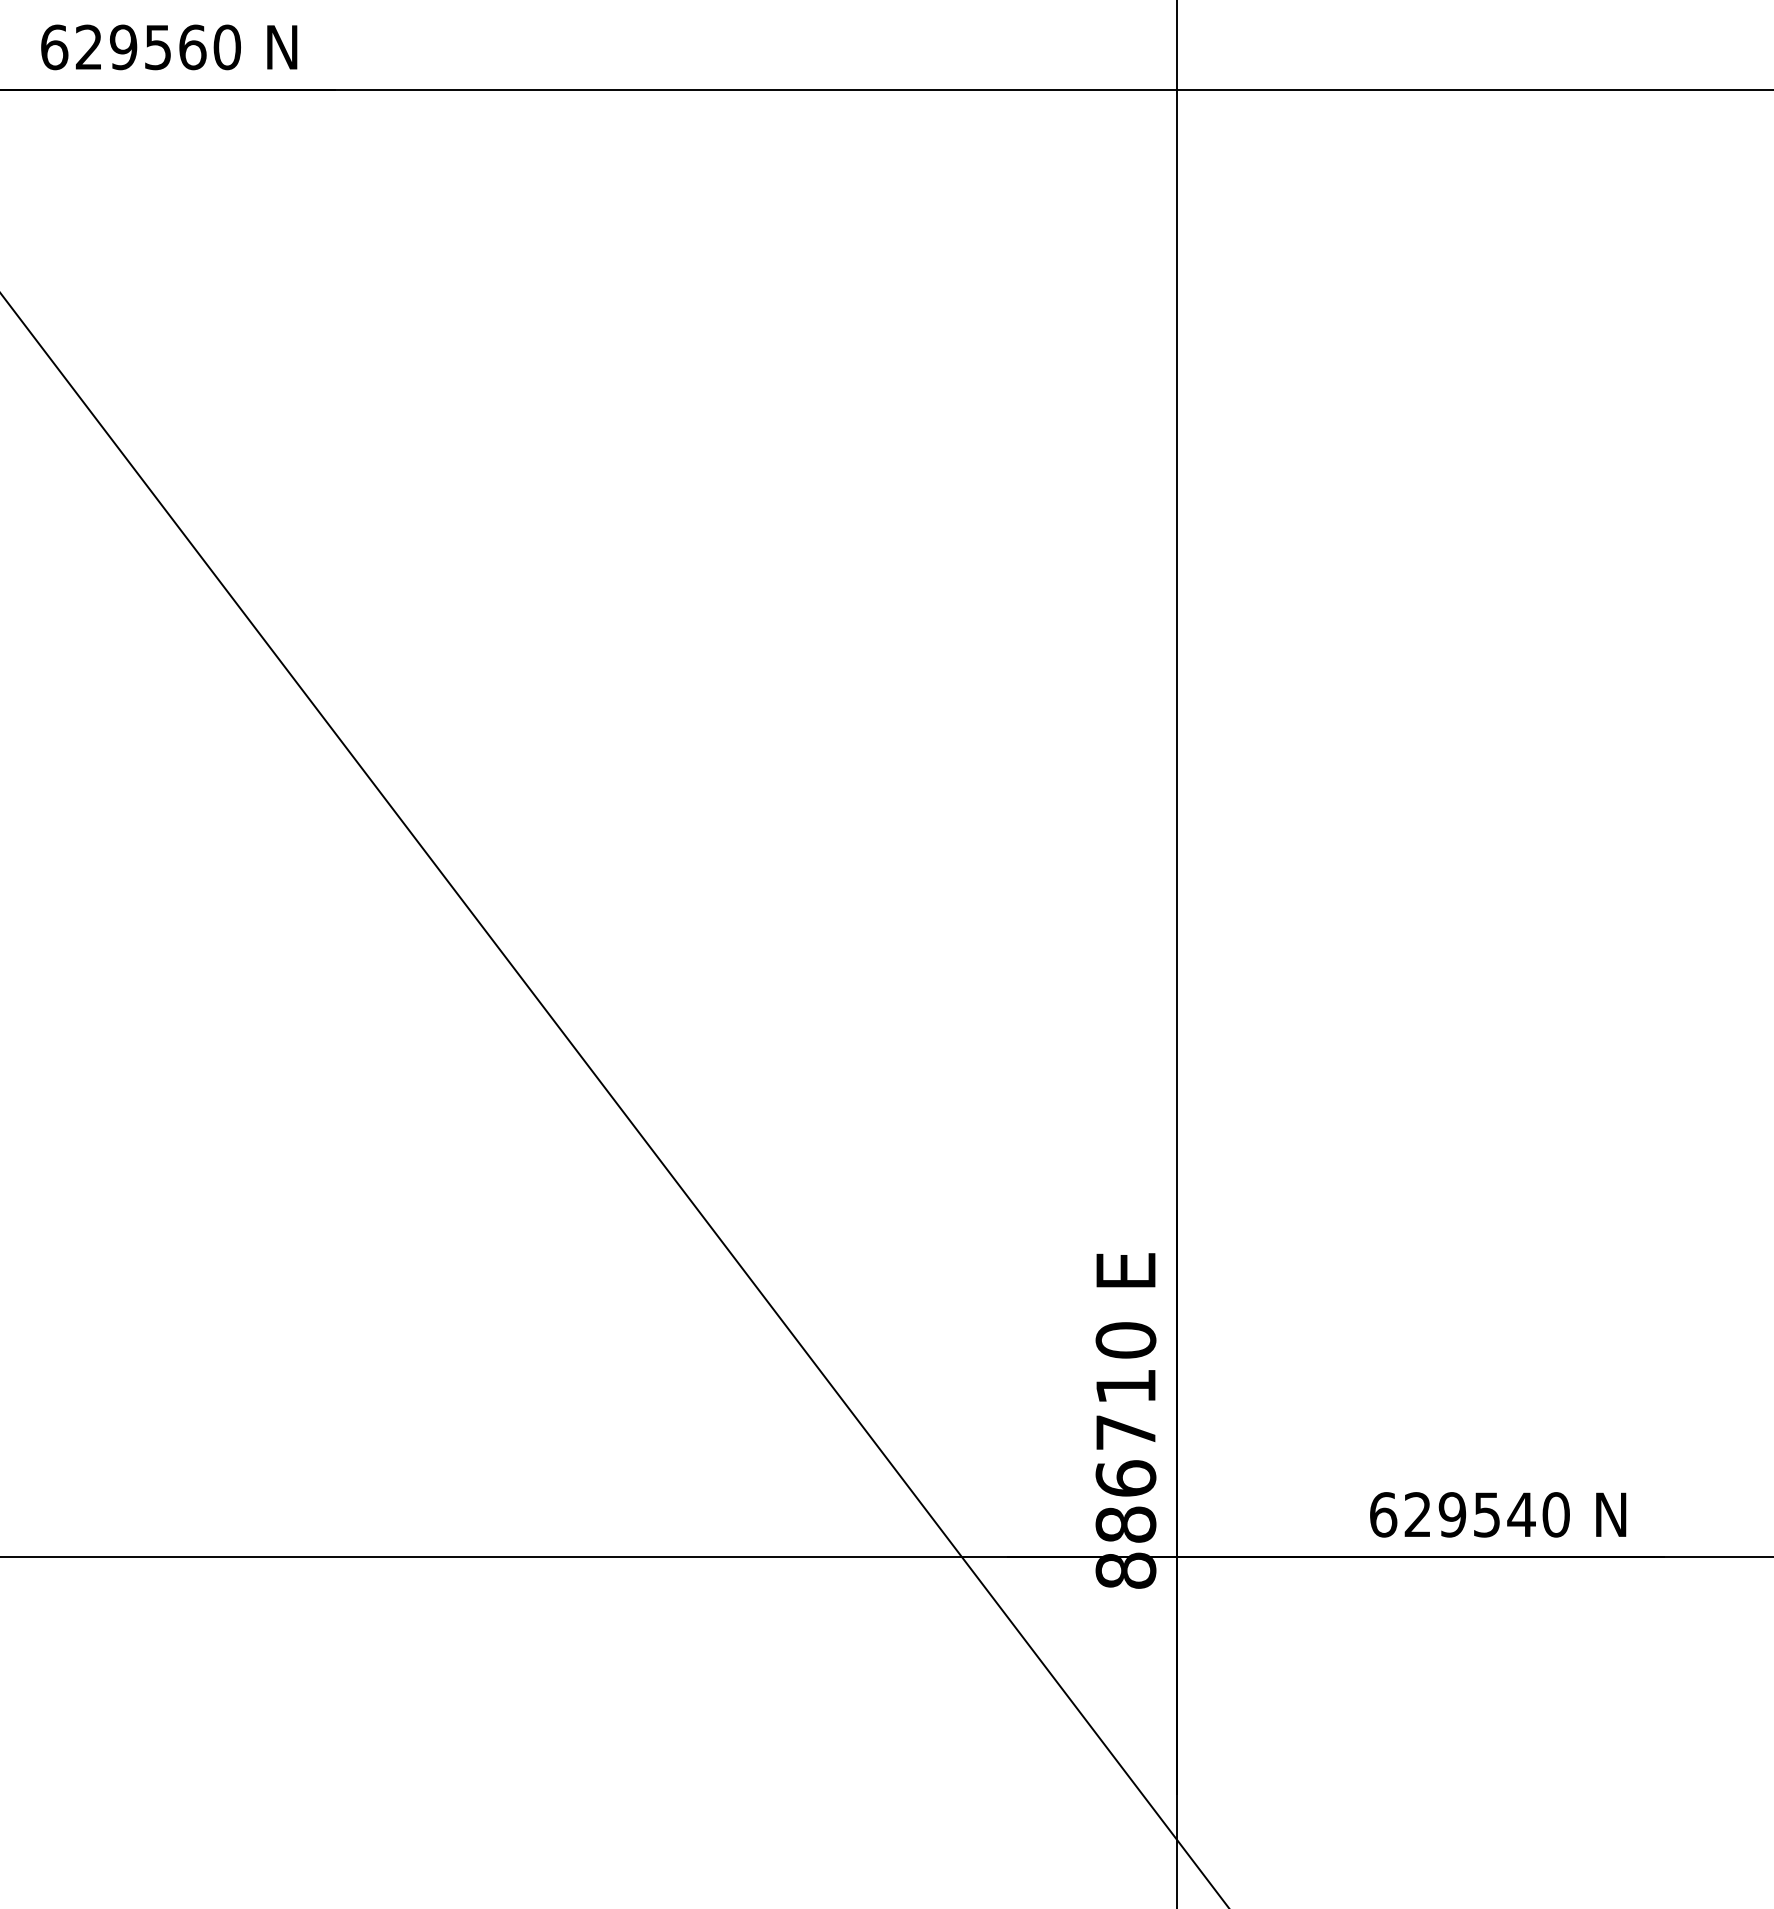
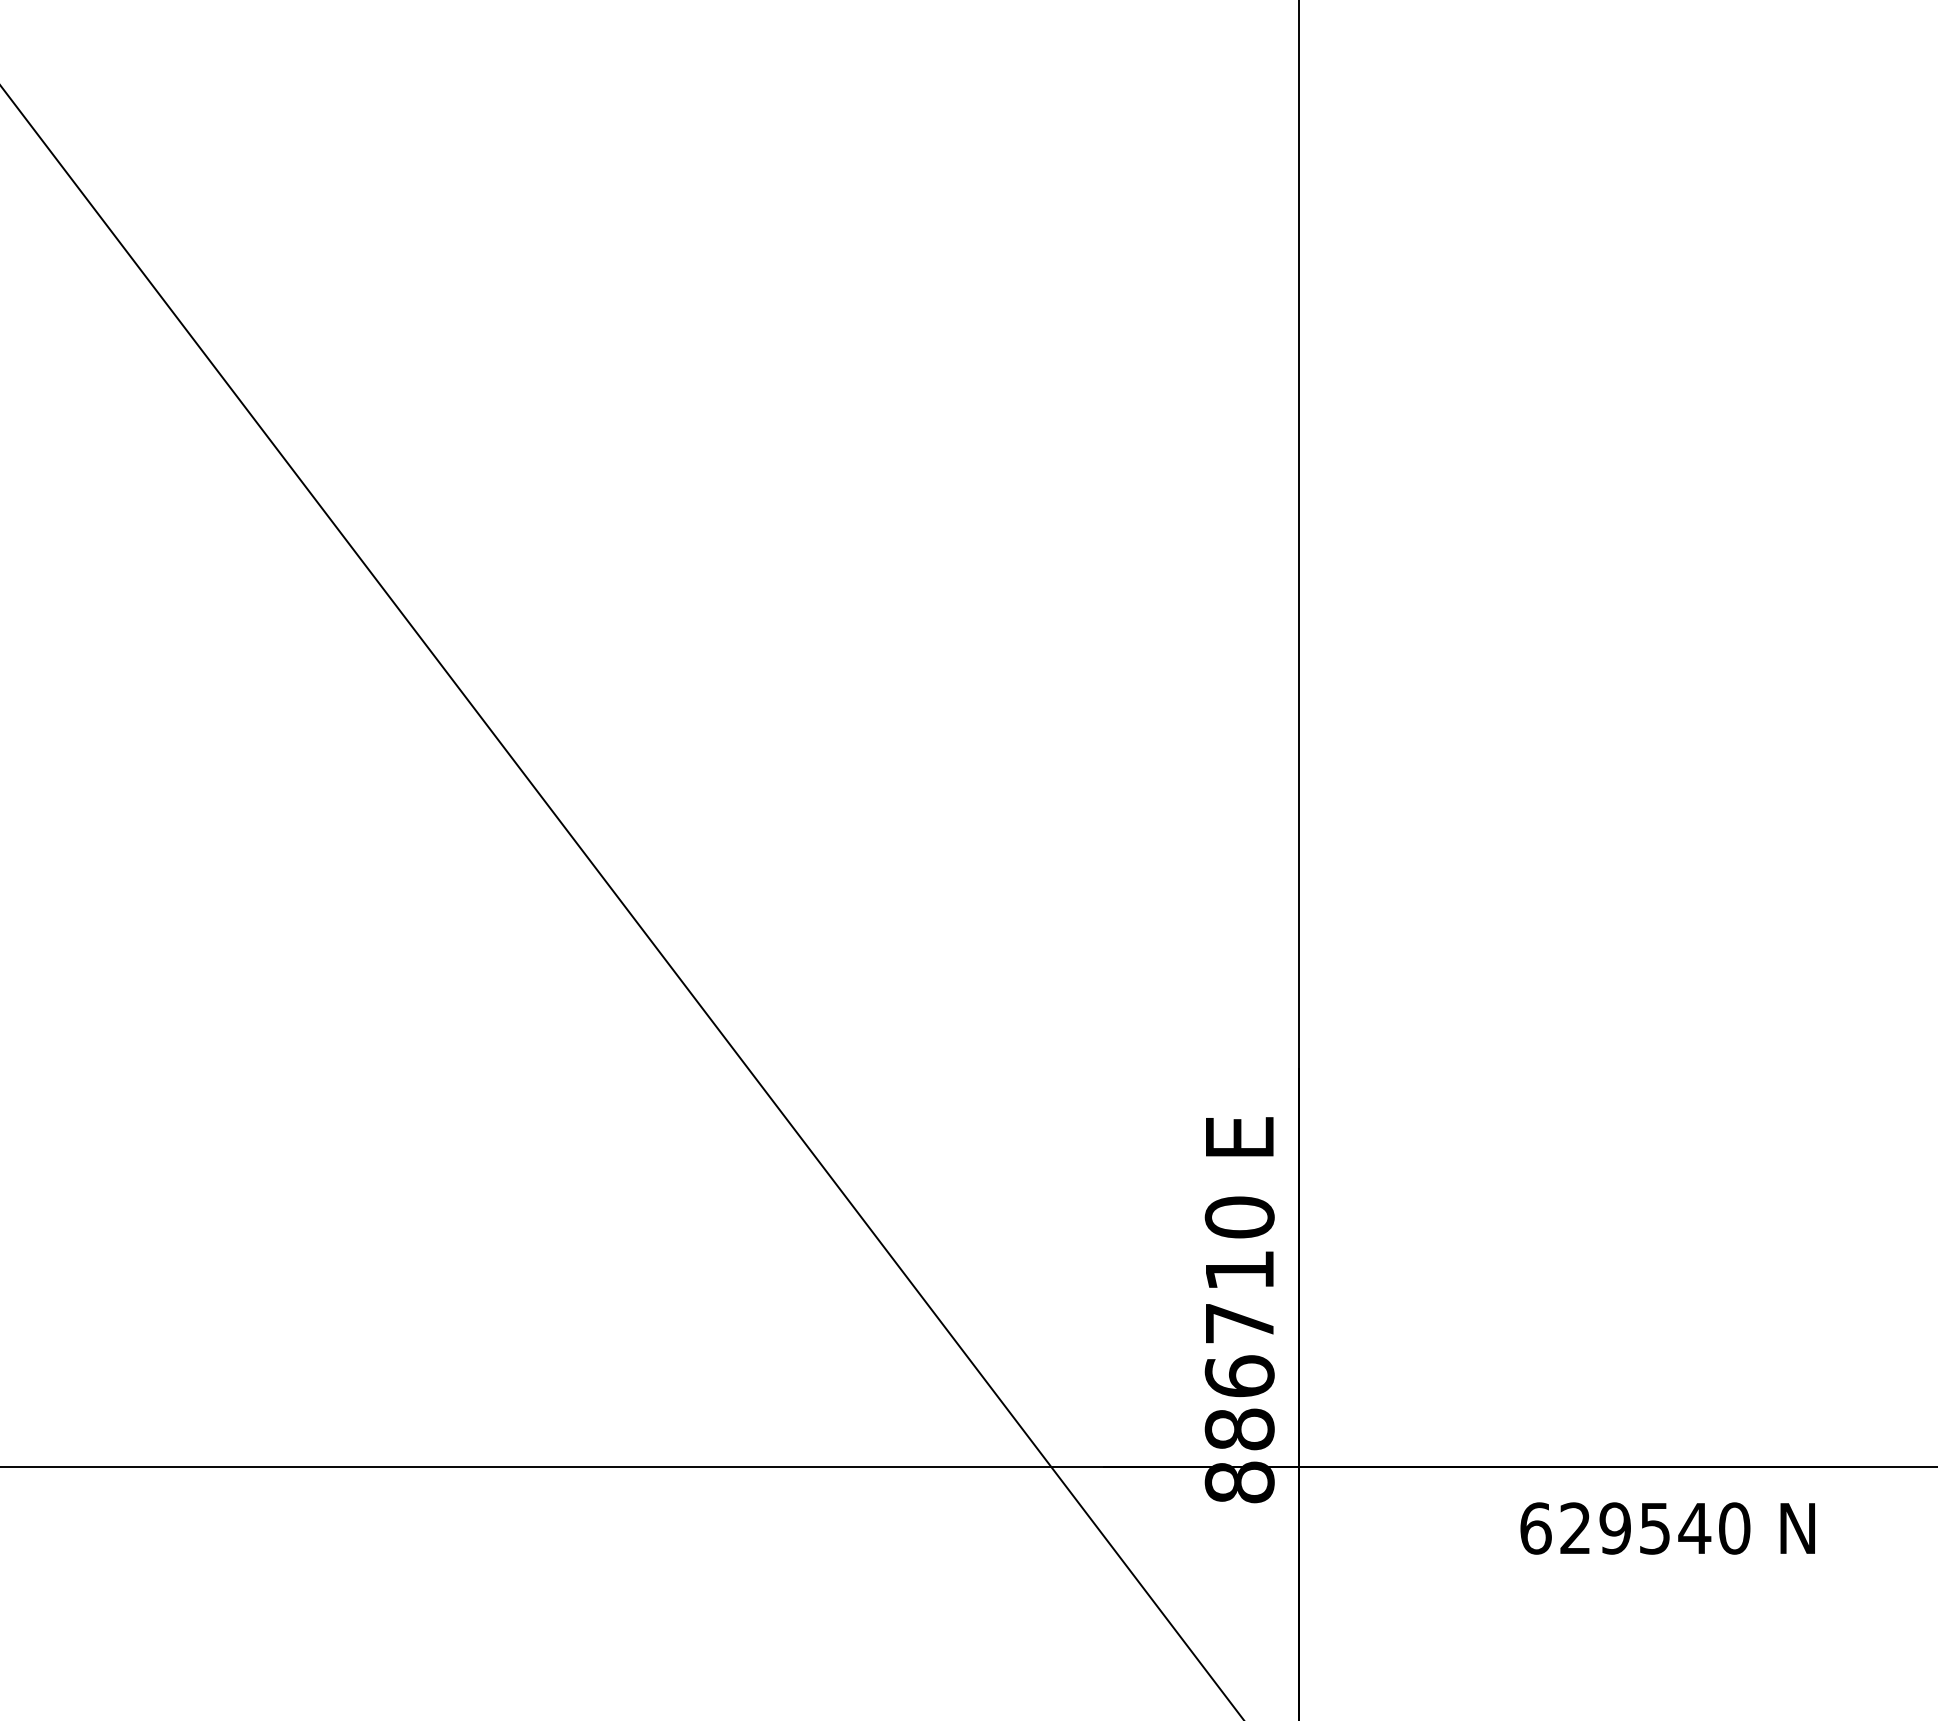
text: (1498, 1514) -> (1668, 1528), moved

